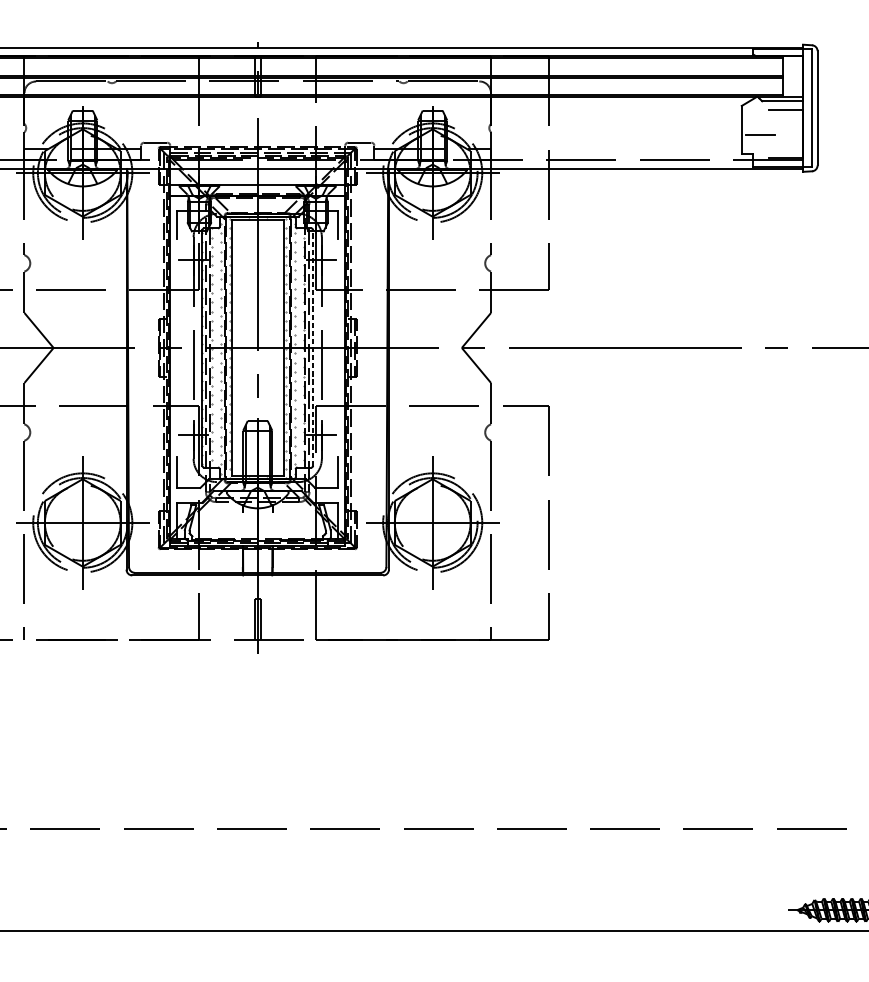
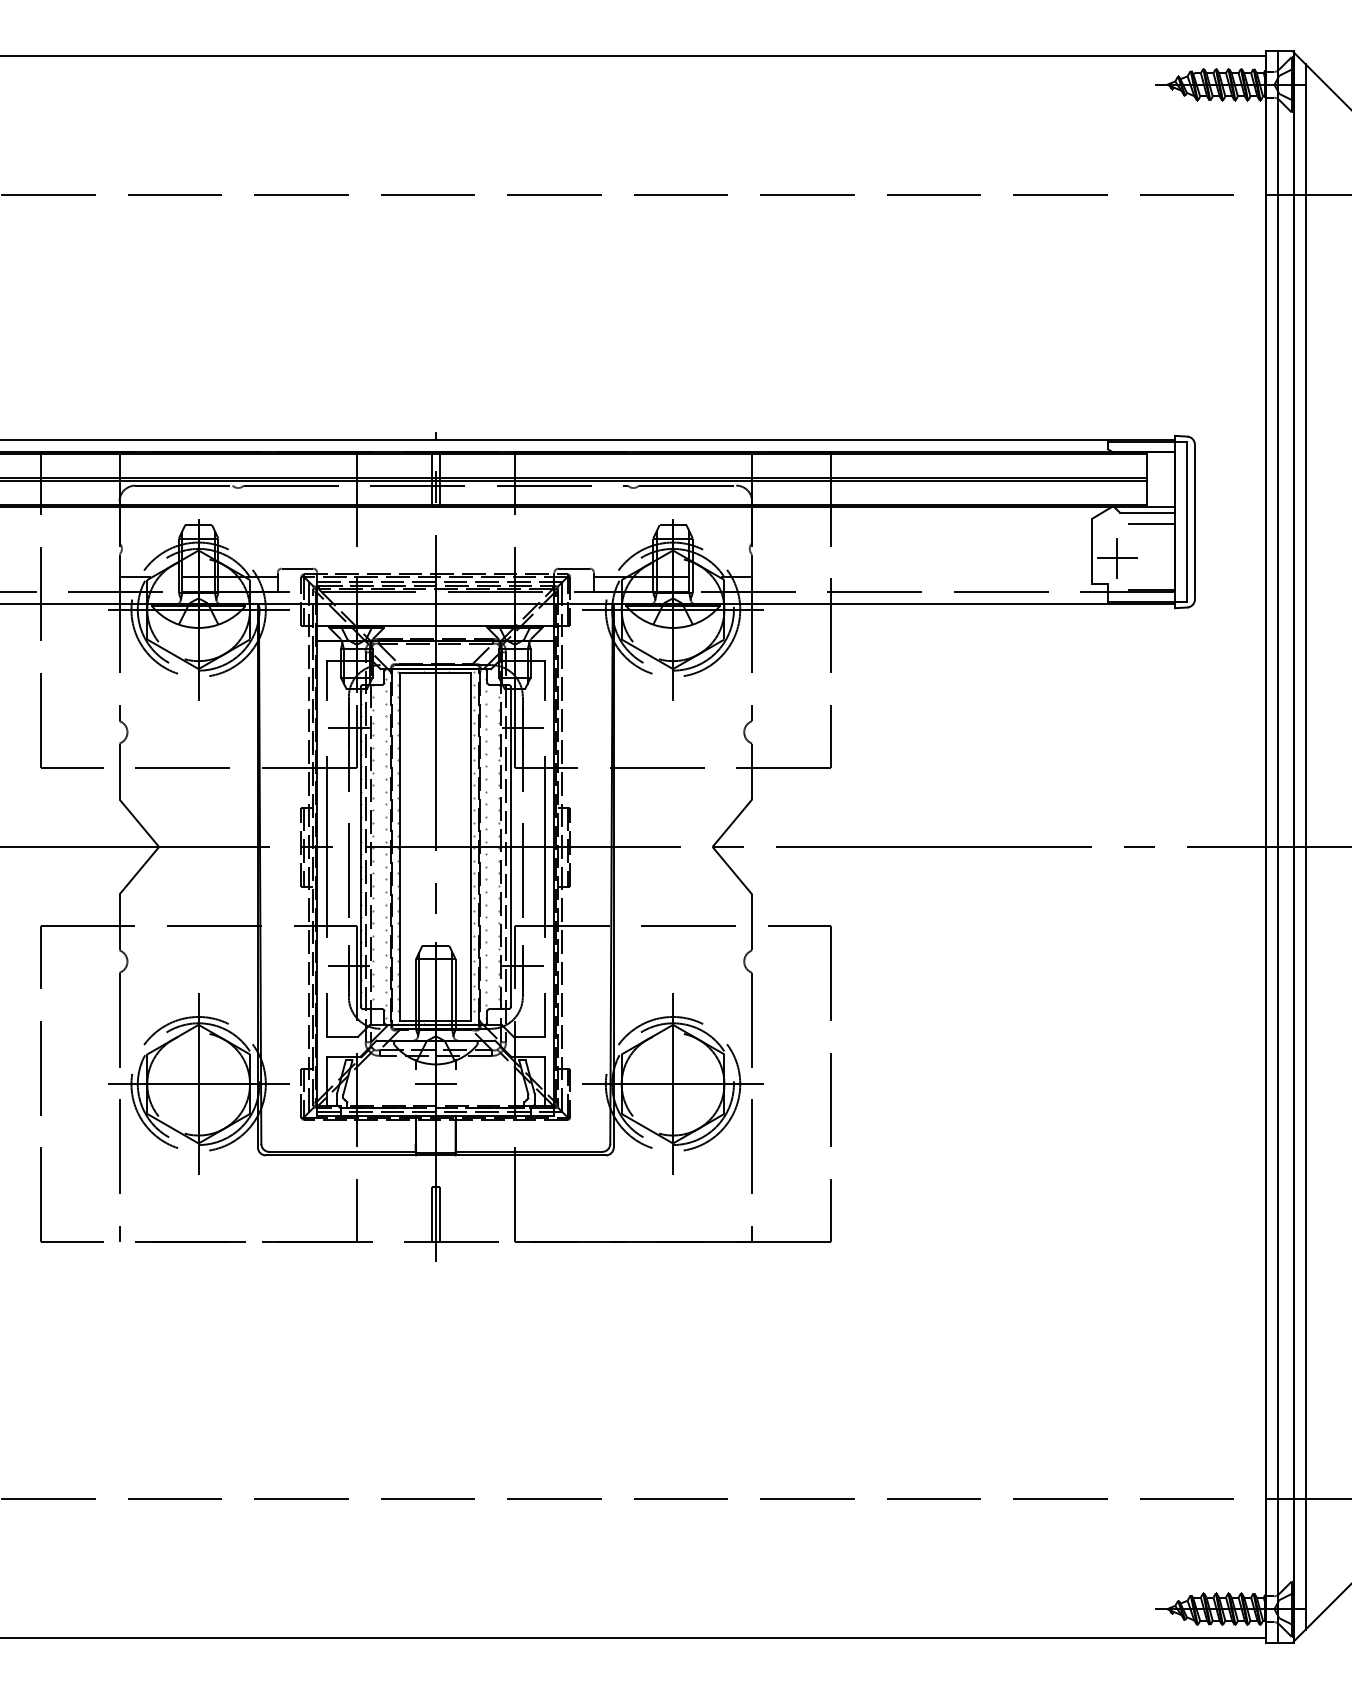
line: (760, 135) -> (1117, 558), added
line: (177, 347) -> (326, 846), added
line: (312, 347) -> (510, 846), dashed -> solid
line: (337, 347) -> (544, 846), added
line: (257, 523) -> (435, 1084), added

